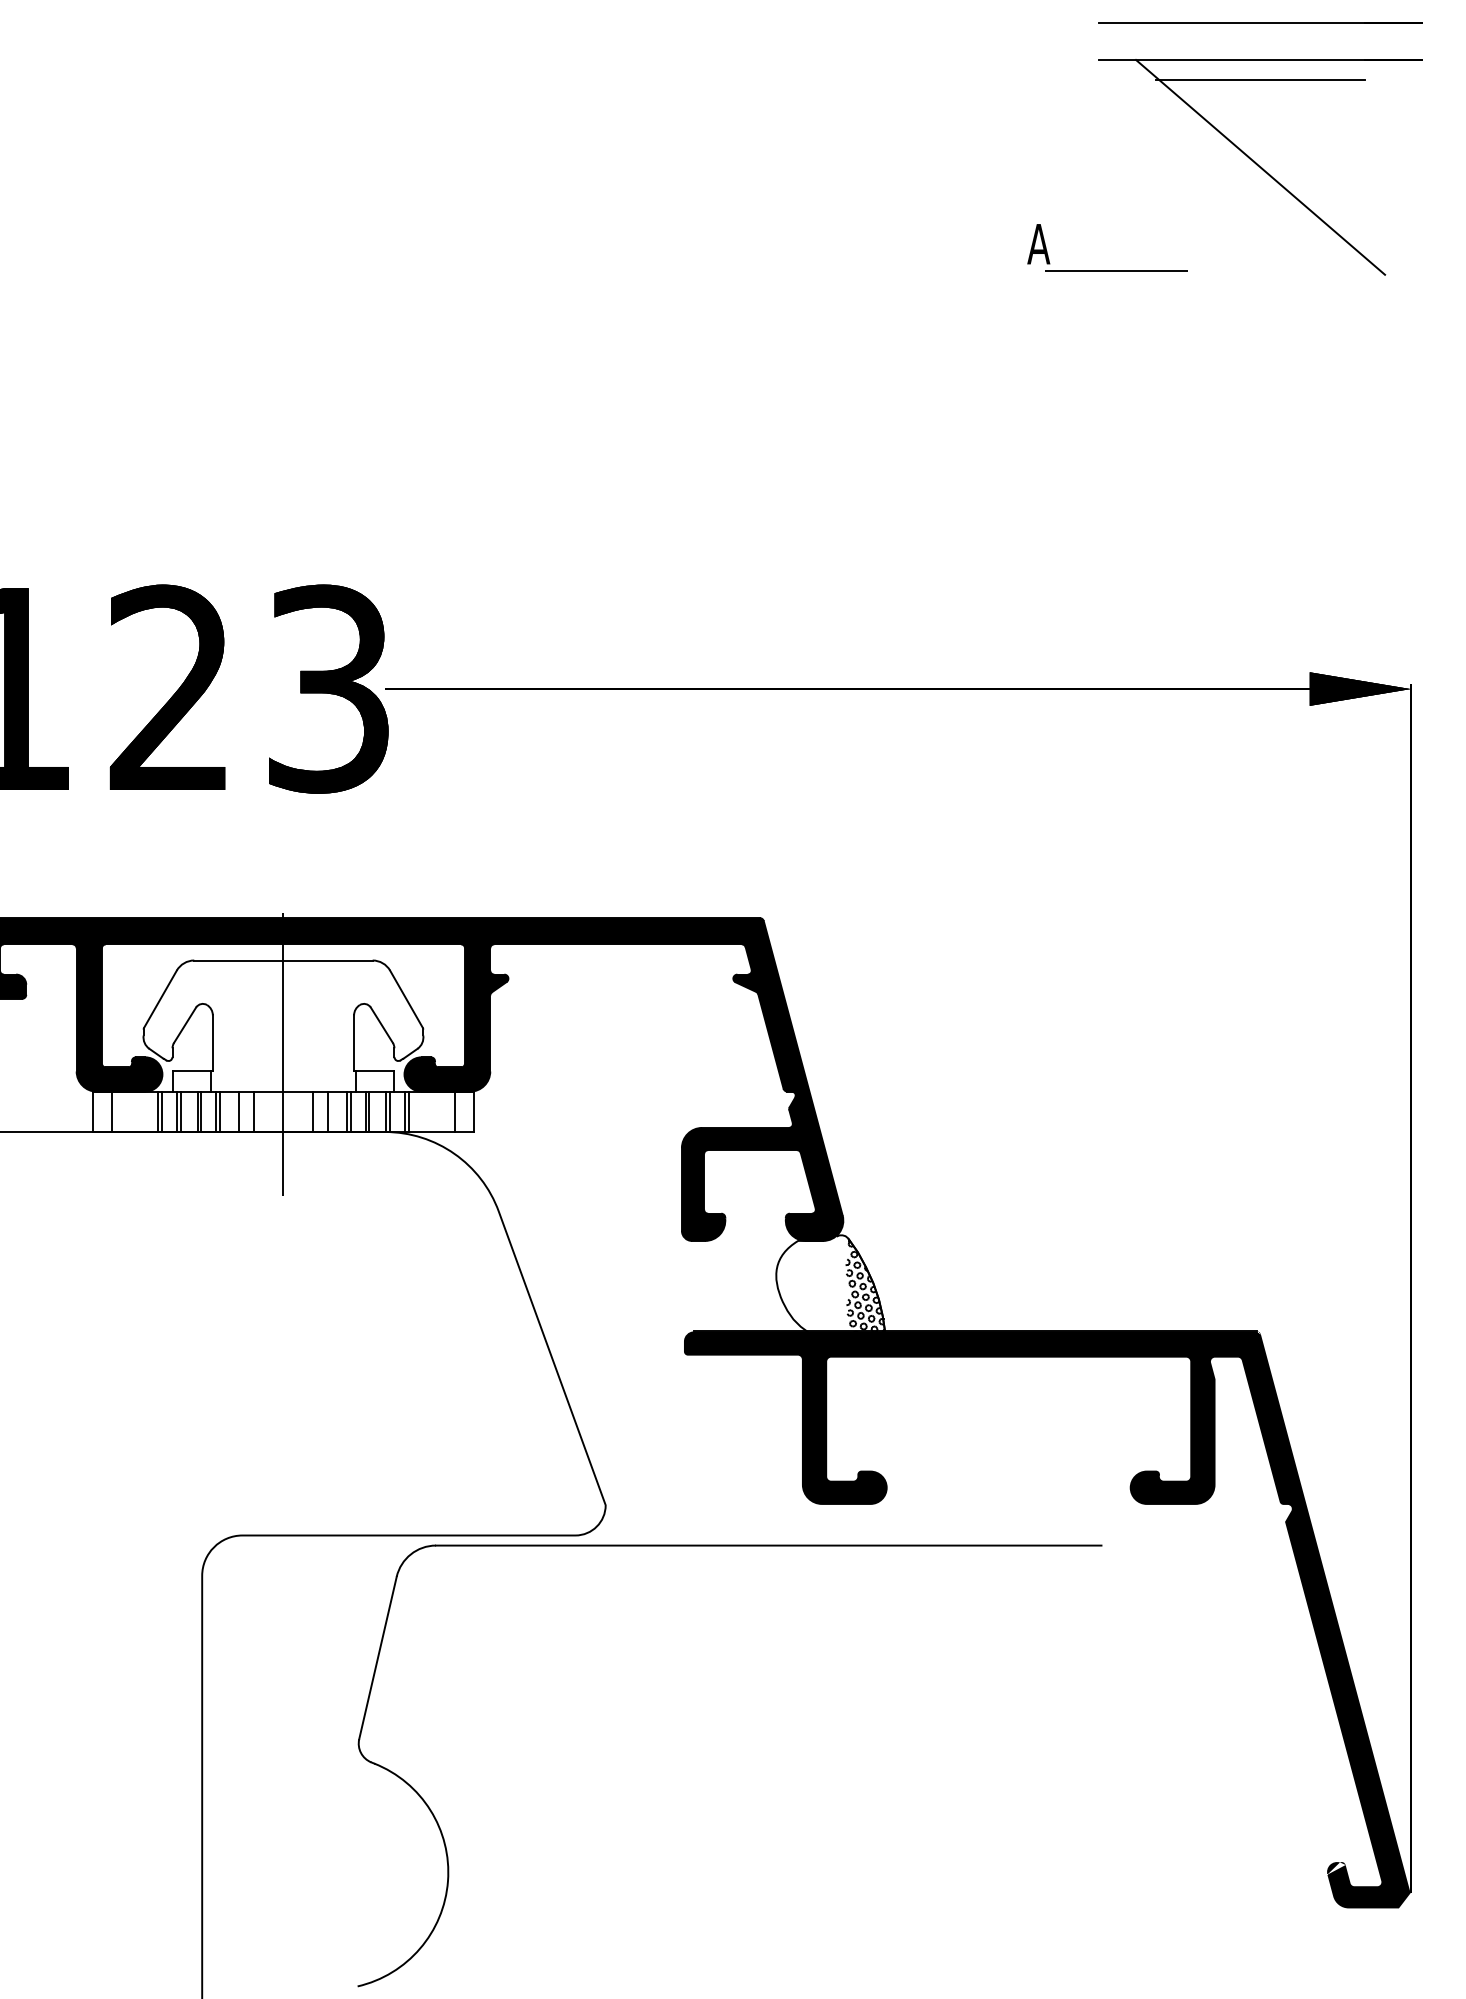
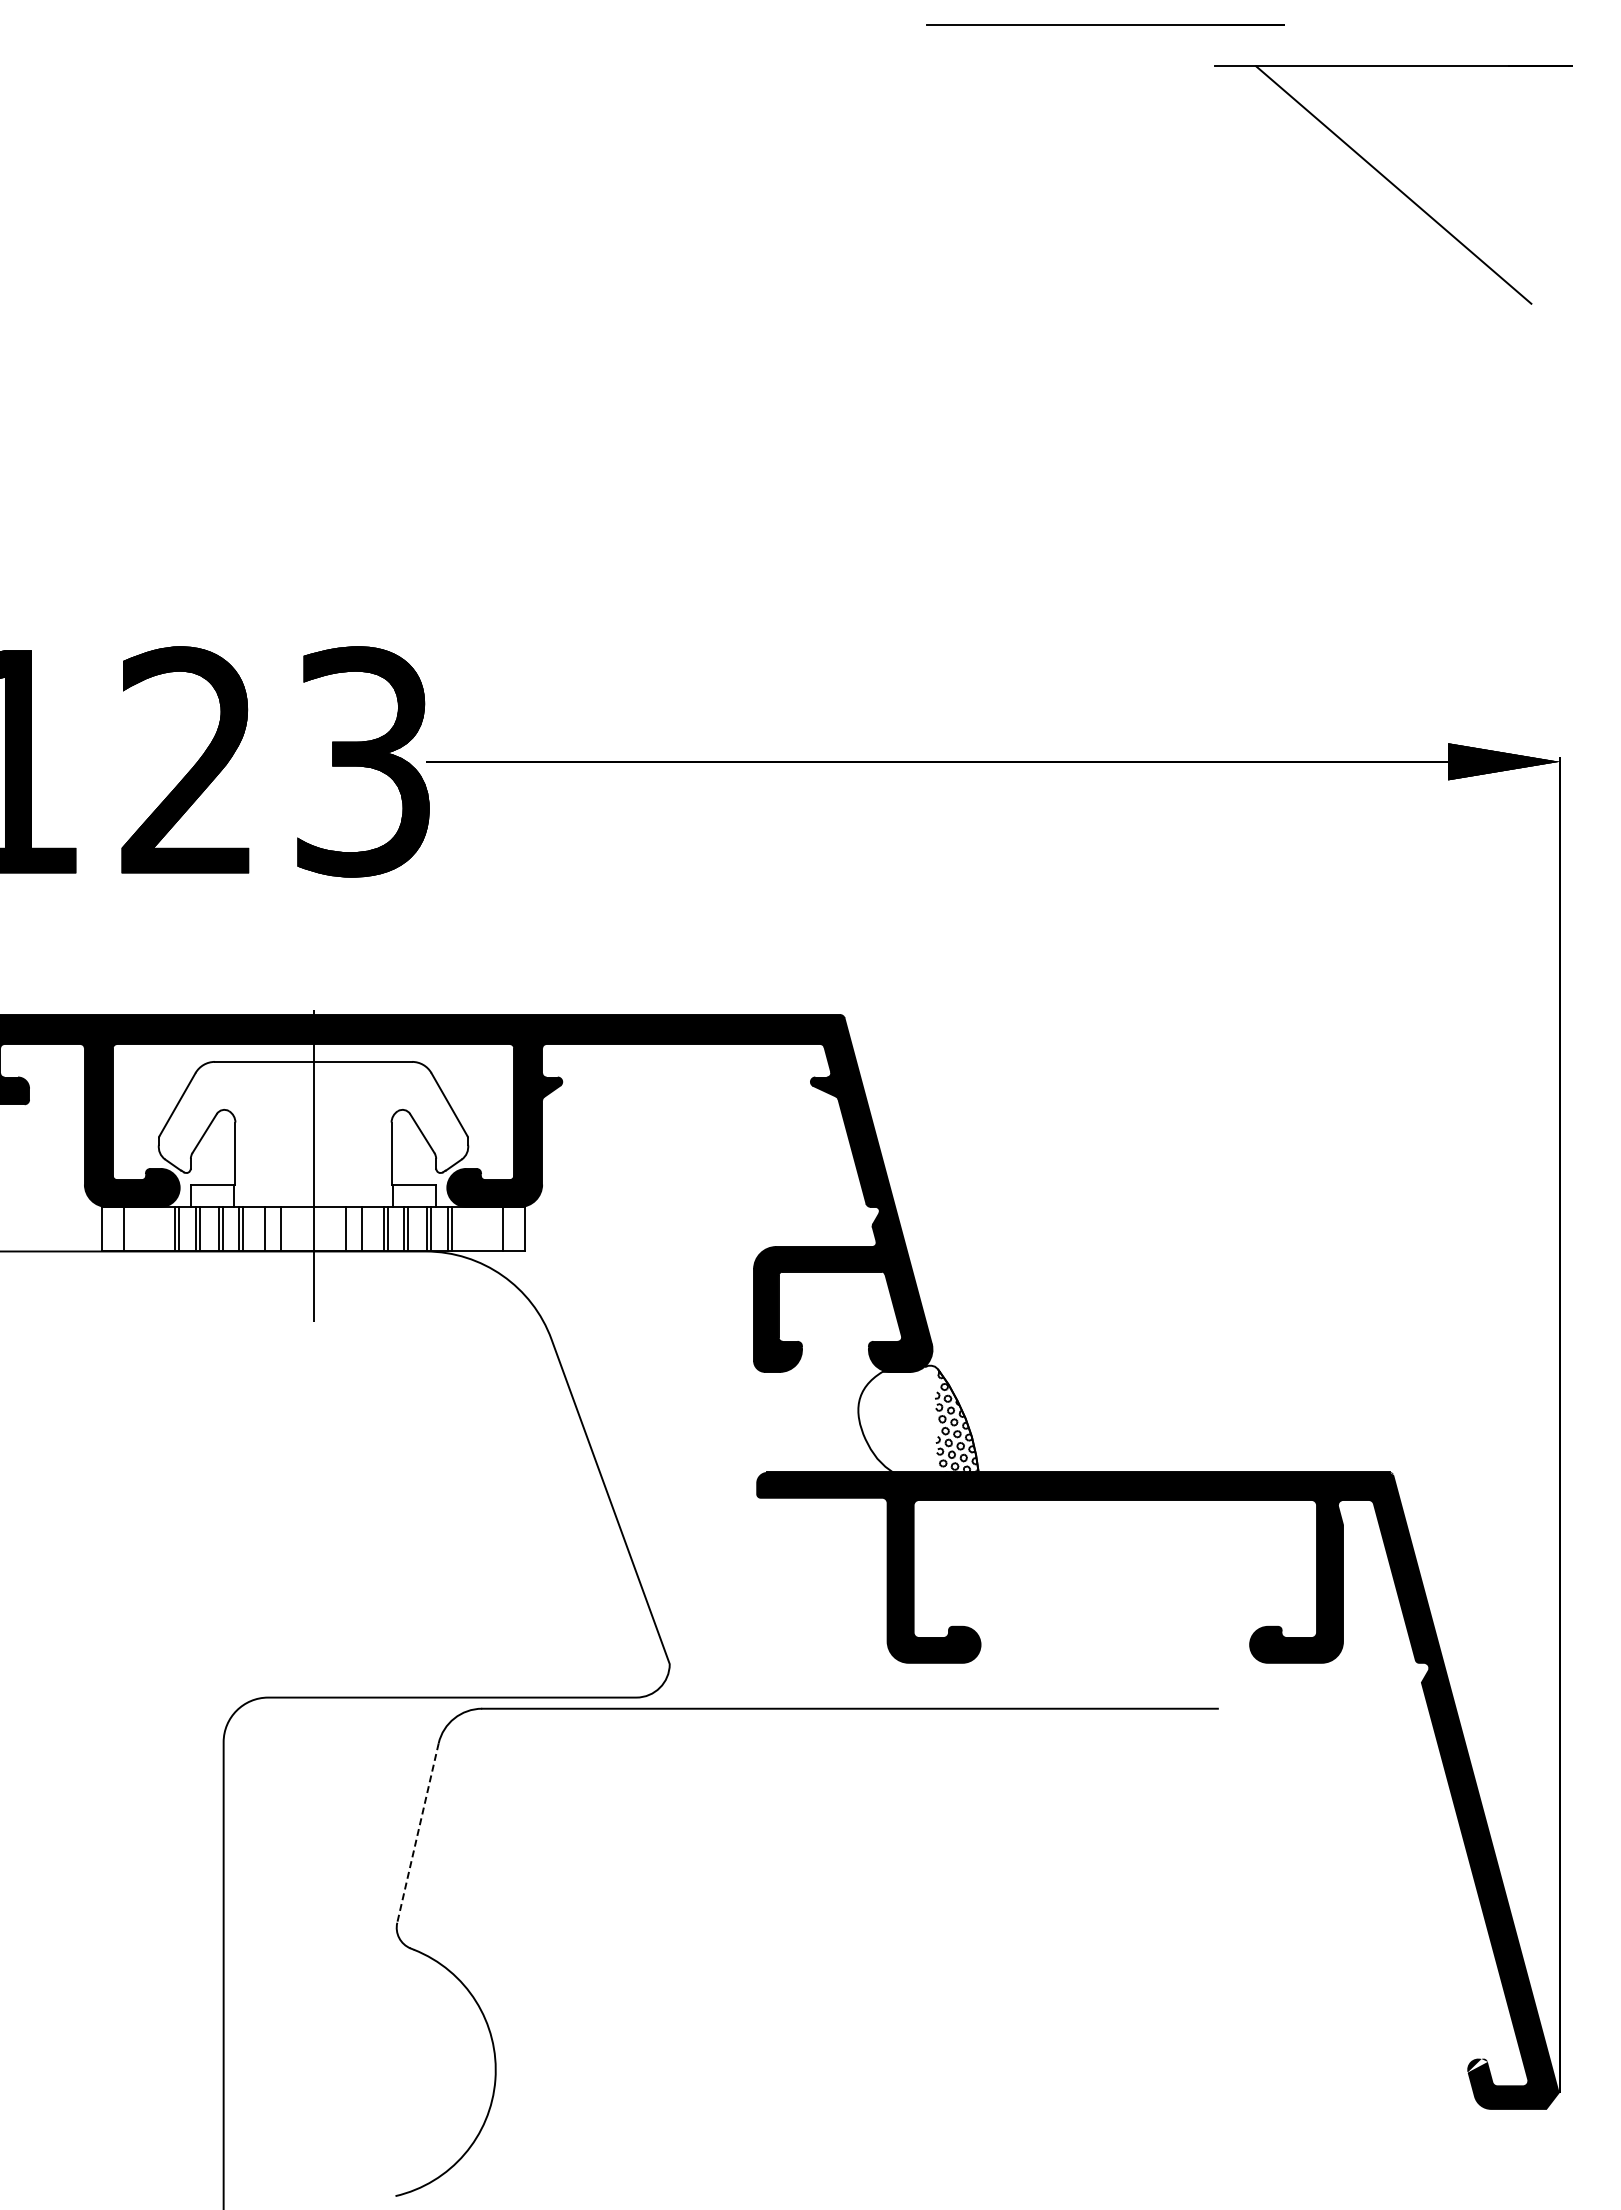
line: (1260, 22) -> (1105, 24), moved
line: (1260, 80) -> (1393, 88), removed
part: (1107, 270) -> (1224, 299), removed
line: (377, 1658) -> (417, 1833), solid -> dashed

